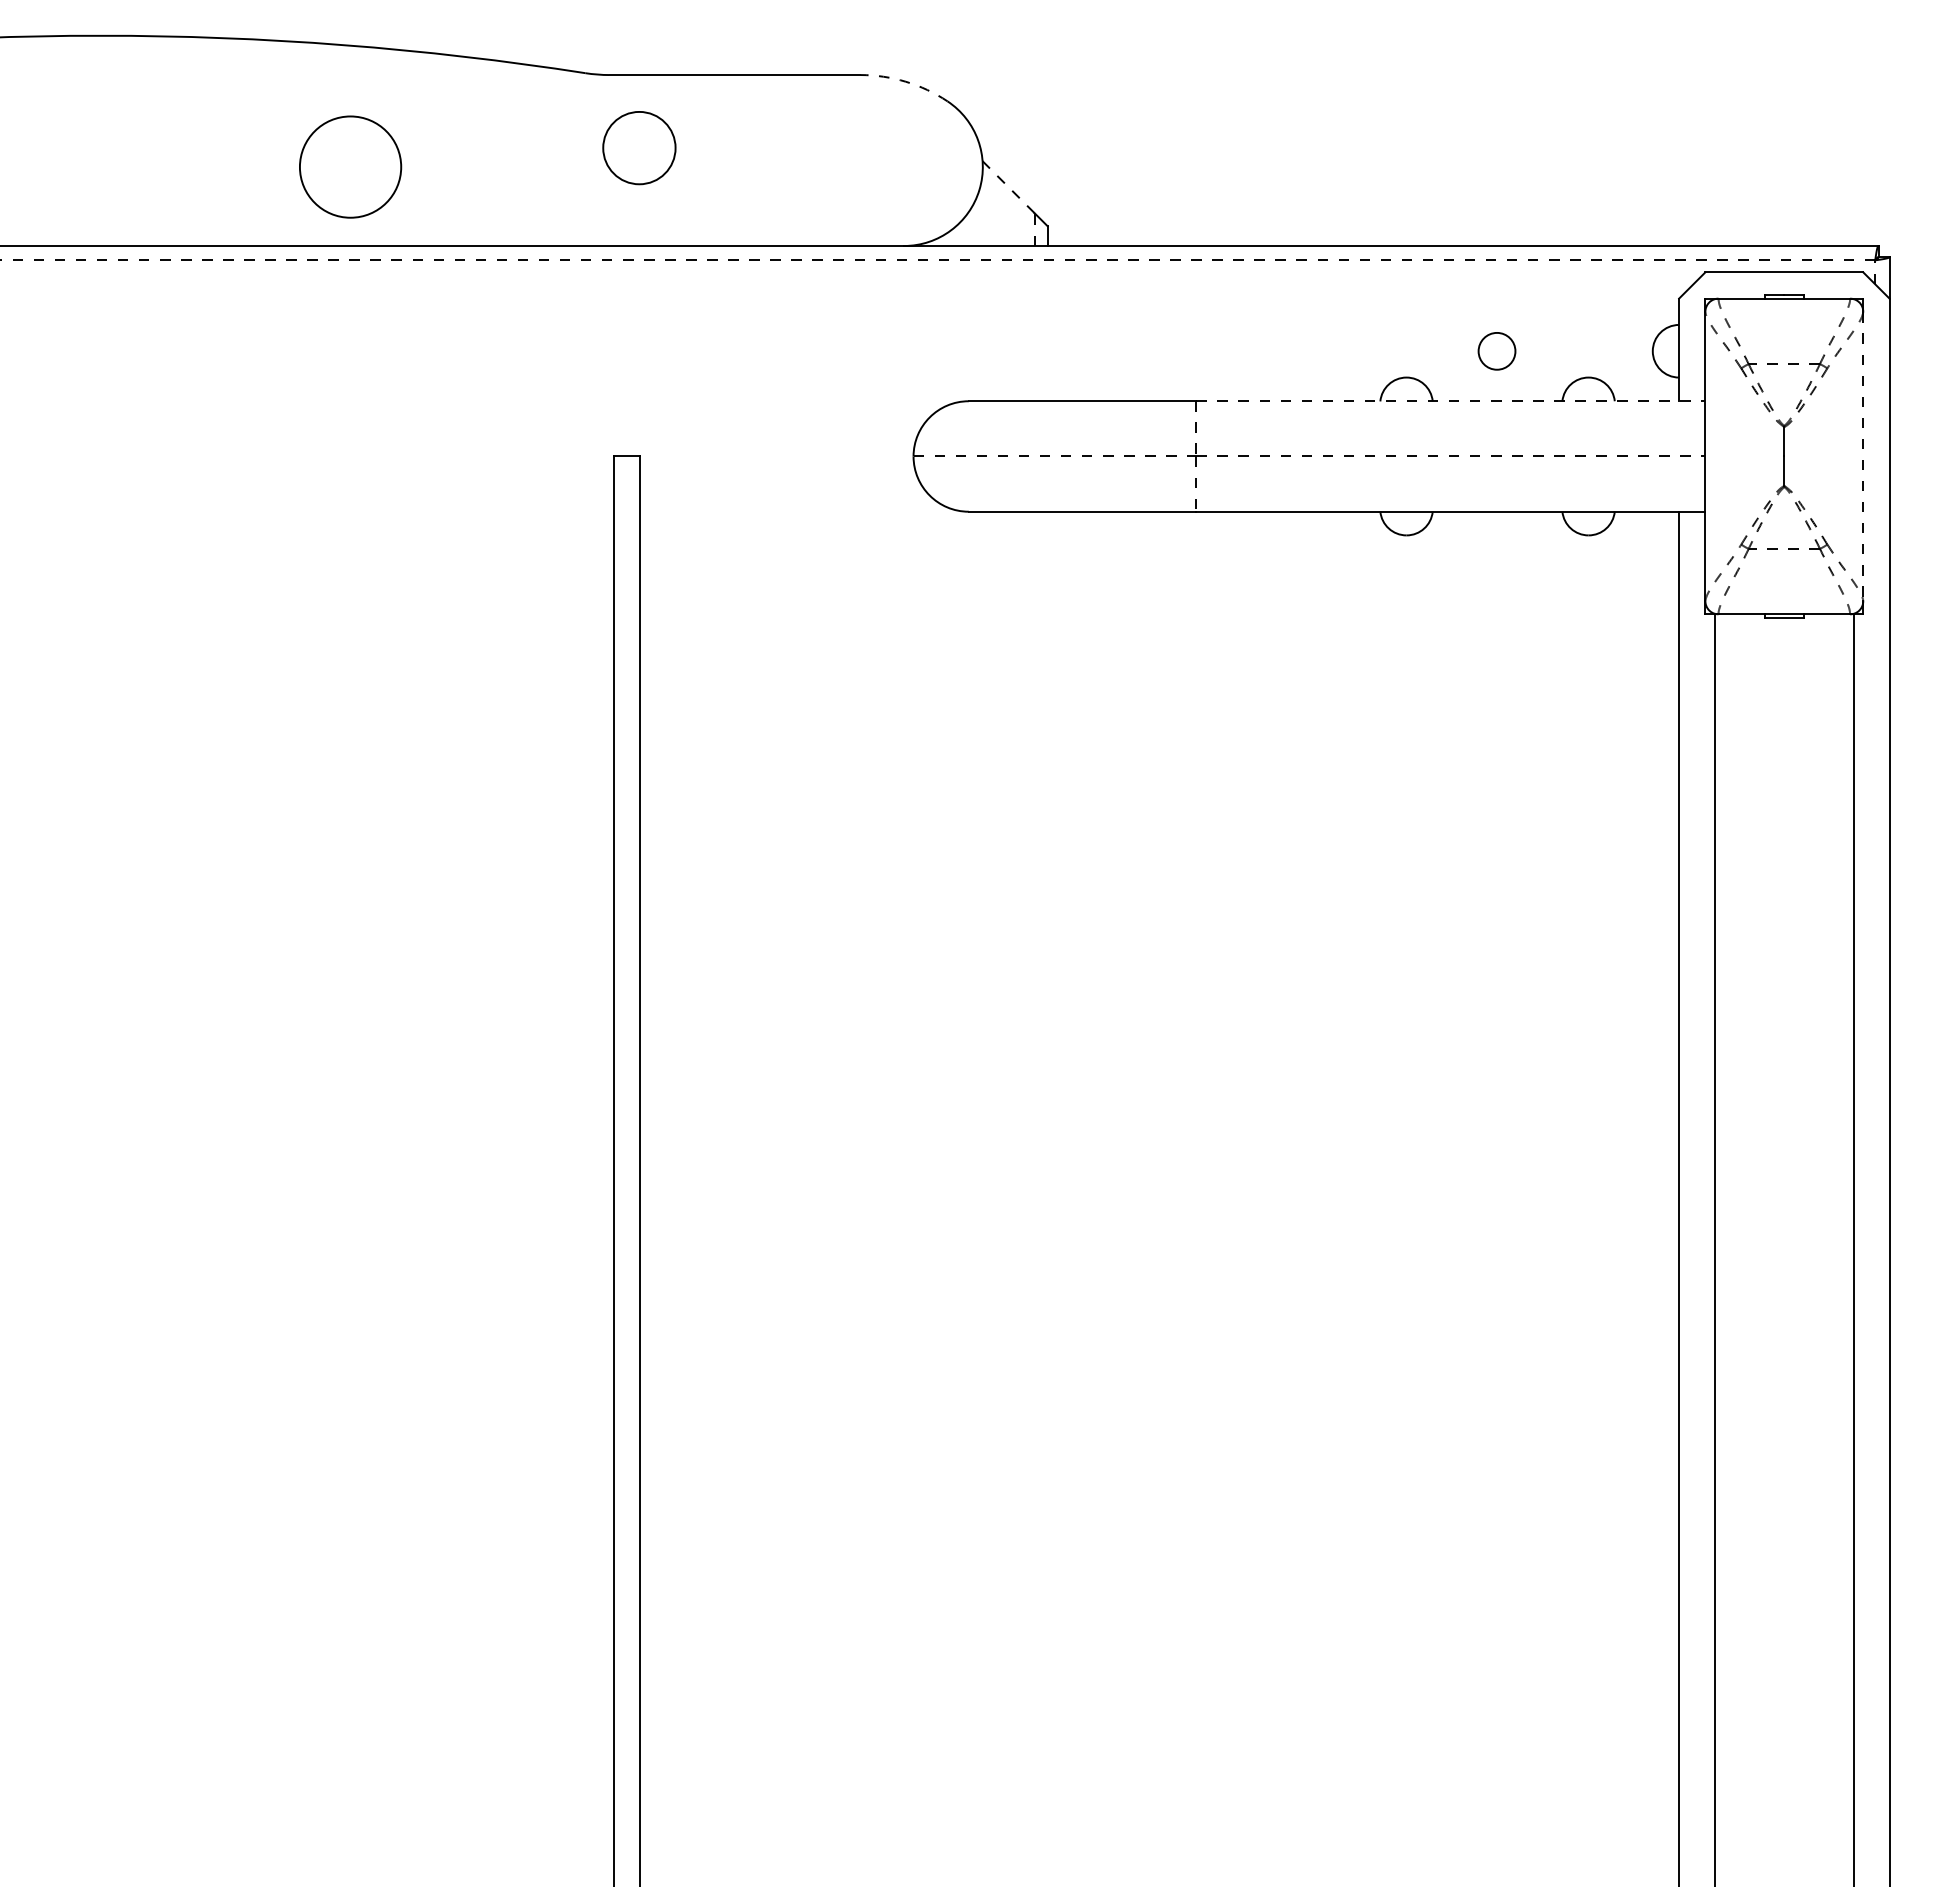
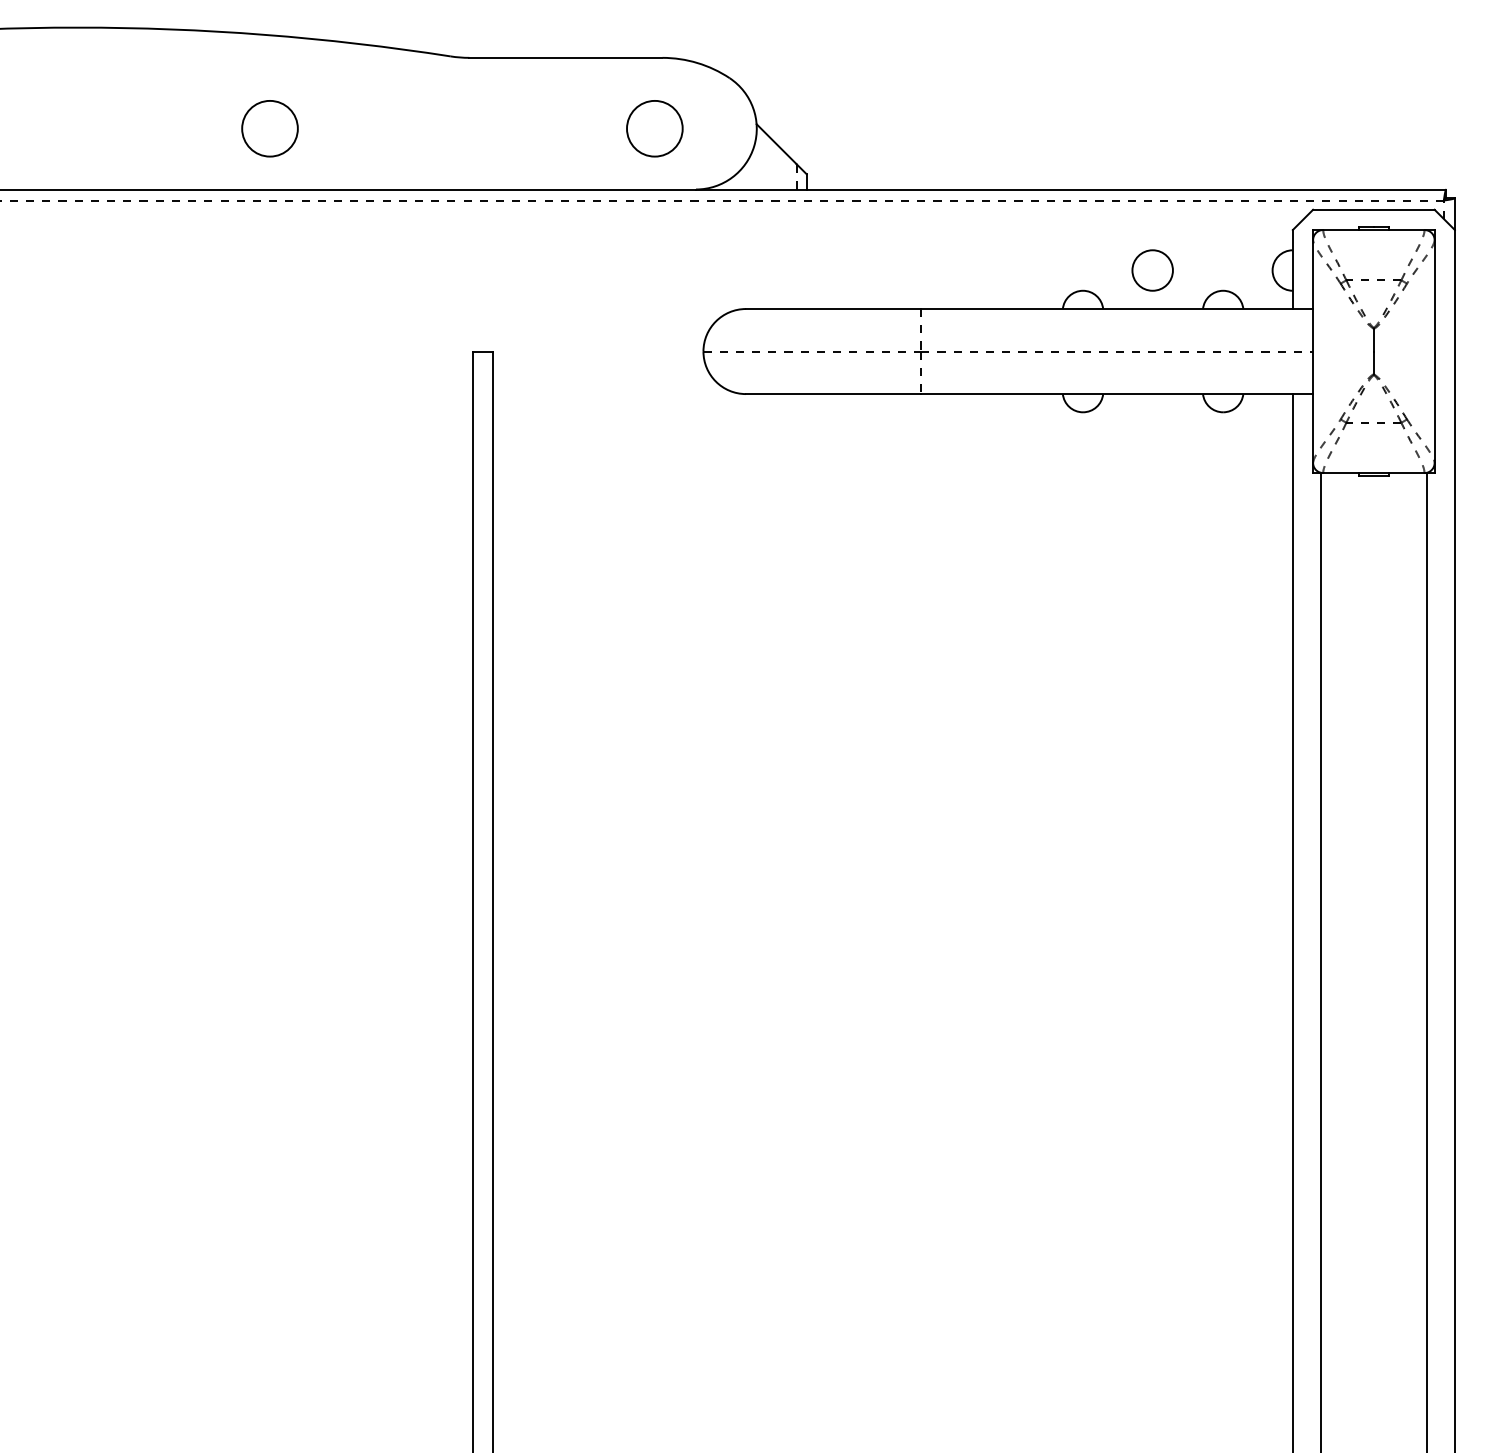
arc: (905, 81) -> (697, 62), dashed -> solid
circle: (639, 148) -> (654, 129), moved
circle: (350, 166) -> (269, 128), size x0.71
line: (1008, 187) -> (776, 144), dashed -> solid
circle: (1496, 351) -> (1152, 270), size x1.43
line: (1450, 401) -> (1116, 309), dashed -> solid
line: (1863, 456) -> (1434, 351), dashed -> solid

